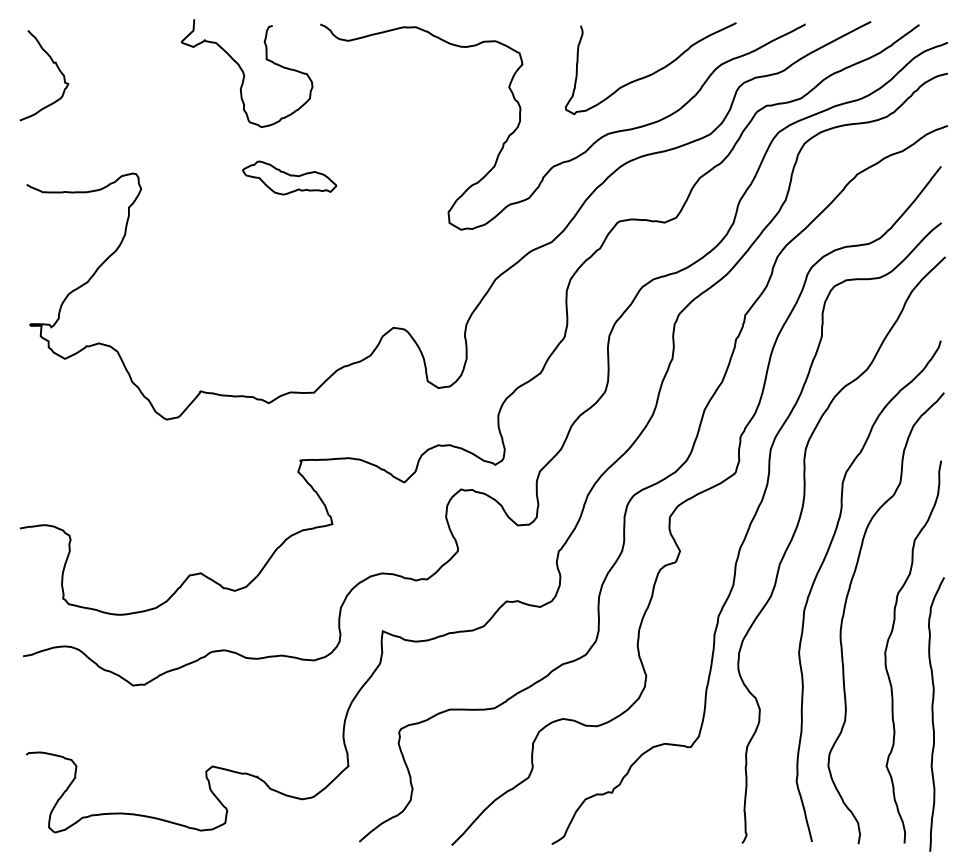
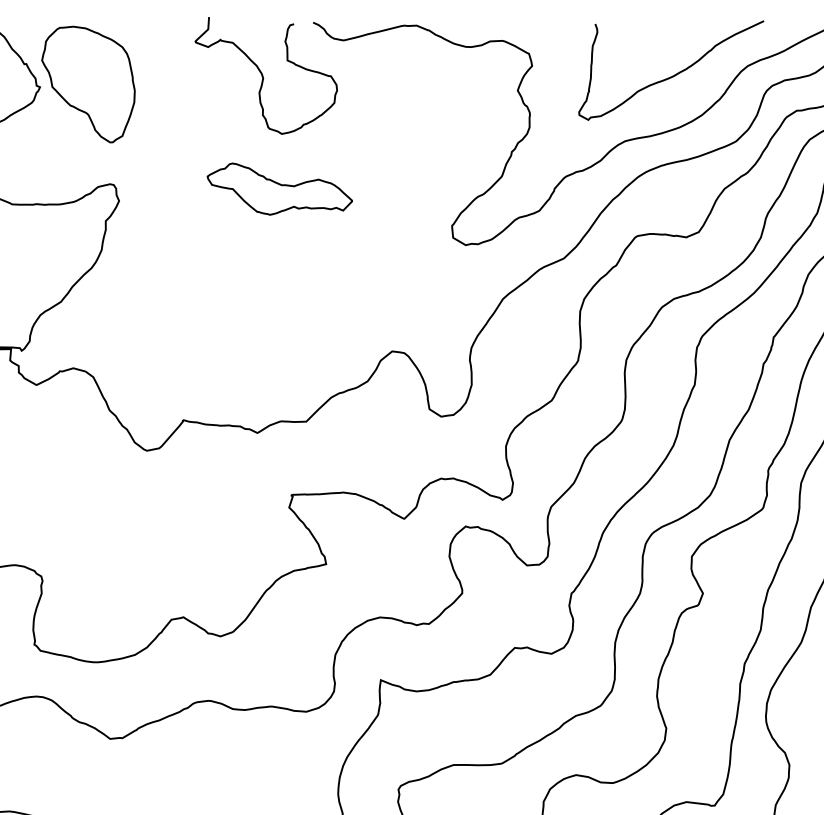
curve: (244, 73) -> (263, 75), moved
part: (112, 81) -> (87, 84), added
part: (289, 177) -> (279, 188), size x1.43

